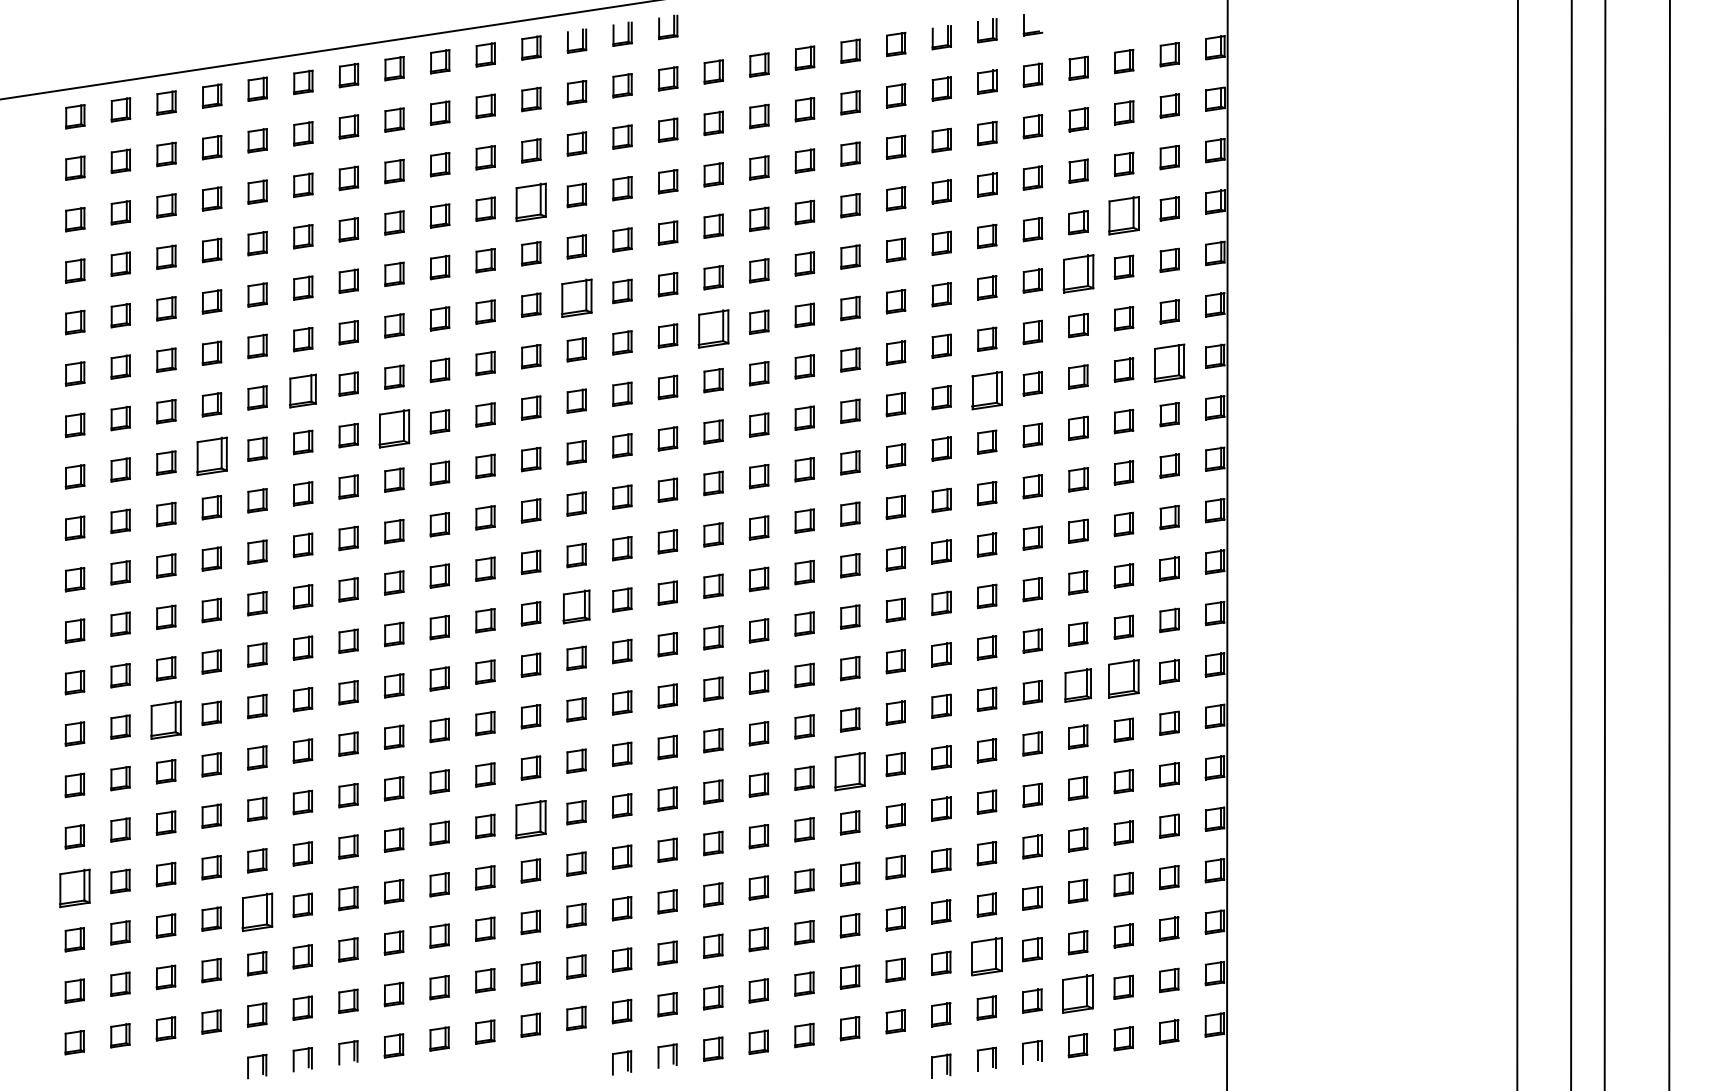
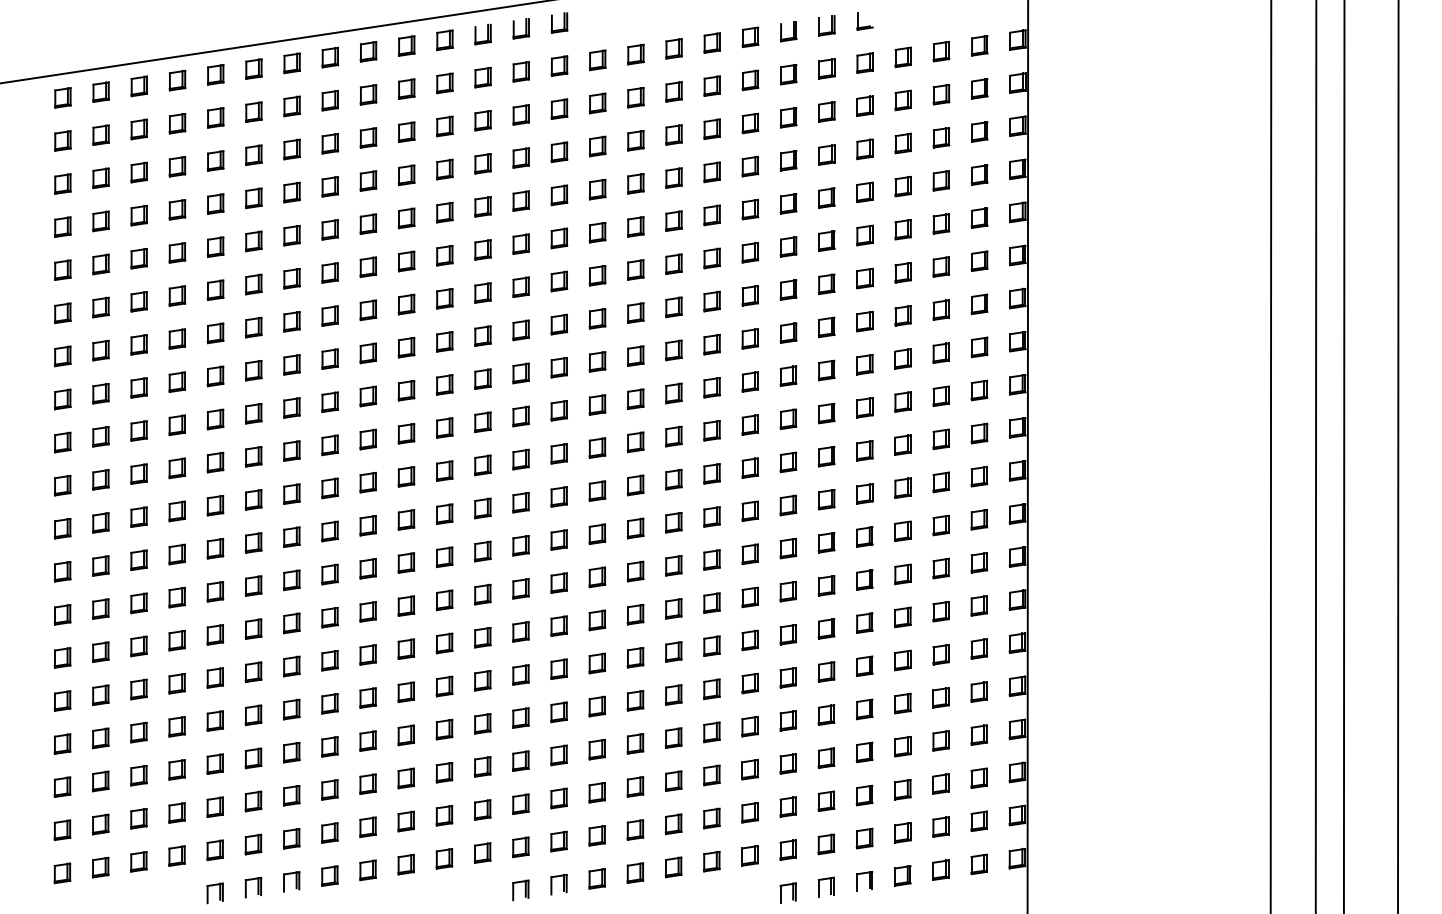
part: (530, 202) -> (444, 169), size x0.62
part: (1124, 215) -> (941, 180), size x0.62
part: (1077, 273) -> (902, 229), size x0.62
part: (576, 297) -> (482, 249), size x0.62
part: (713, 328) -> (597, 275), size x0.62
part: (1169, 363) -> (979, 304), size x0.62
part: (302, 390) -> (253, 327), size x0.71
part: (986, 390) -> (826, 327), size x0.62
part: (393, 427) -> (329, 358), size x0.62
part: (210, 455) -> (176, 381), size x0.62
part: (576, 606) -> (482, 508), size x0.71
part: (1123, 678) -> (940, 568), size x0.62
part: (1077, 685) -> (902, 574), size x0.71
part: (165, 720) -> (138, 603), size x0.62
part: (849, 770) -> (711, 645), size x0.62
part: (530, 819) -> (444, 686), size x0.62
part: (74, 887) -> (62, 743), size x0.62
part: (256, 911) -> (214, 763), size x0.62
part: (986, 955) -> (826, 800), size x0.62
part: (1077, 993) -> (902, 832), size x0.62

